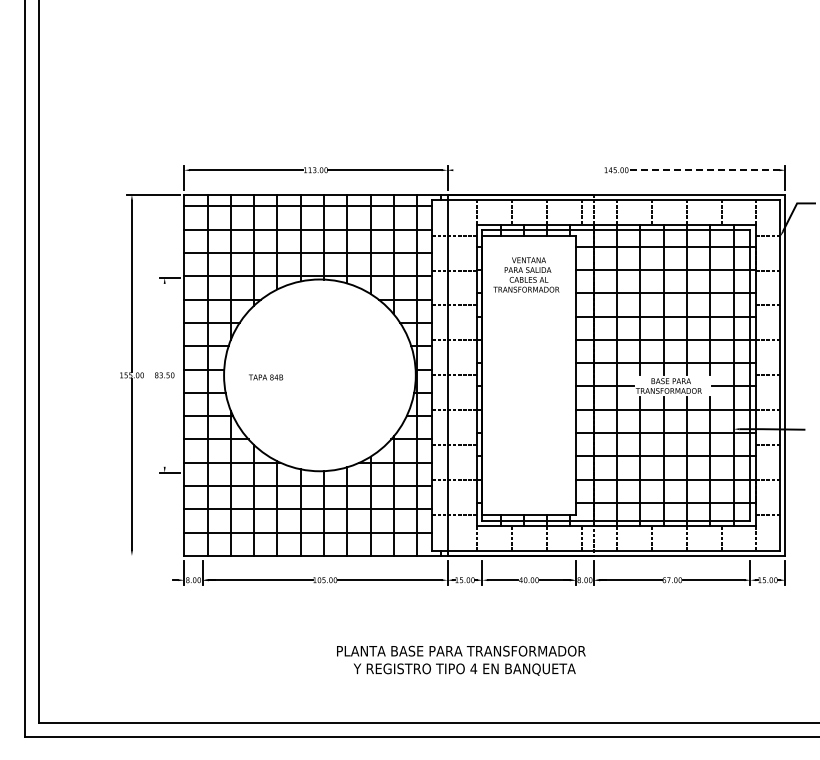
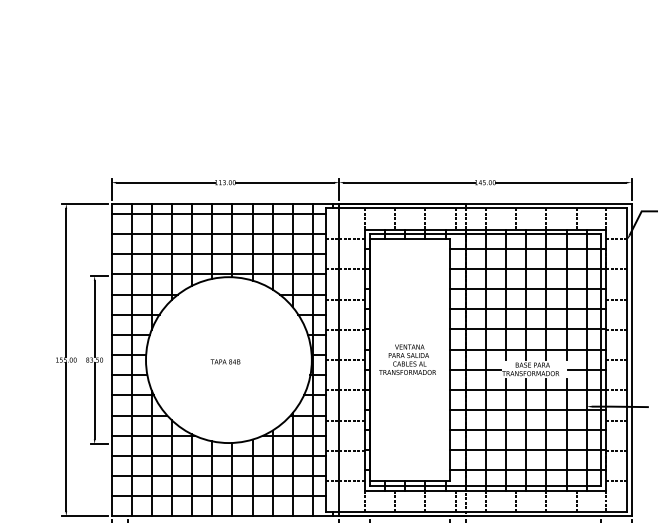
line: (528, 170) -> (409, 182), added
line: (703, 170) -> (560, 182), dashed -> solid
text: (526, 274) -> (407, 359), moved
line: (164, 327) -> (94, 318), added
text: (266, 377) -> (225, 361), moved
line: (164, 422) -> (94, 400), added
line: (153, 555) -> (84, 515), added

